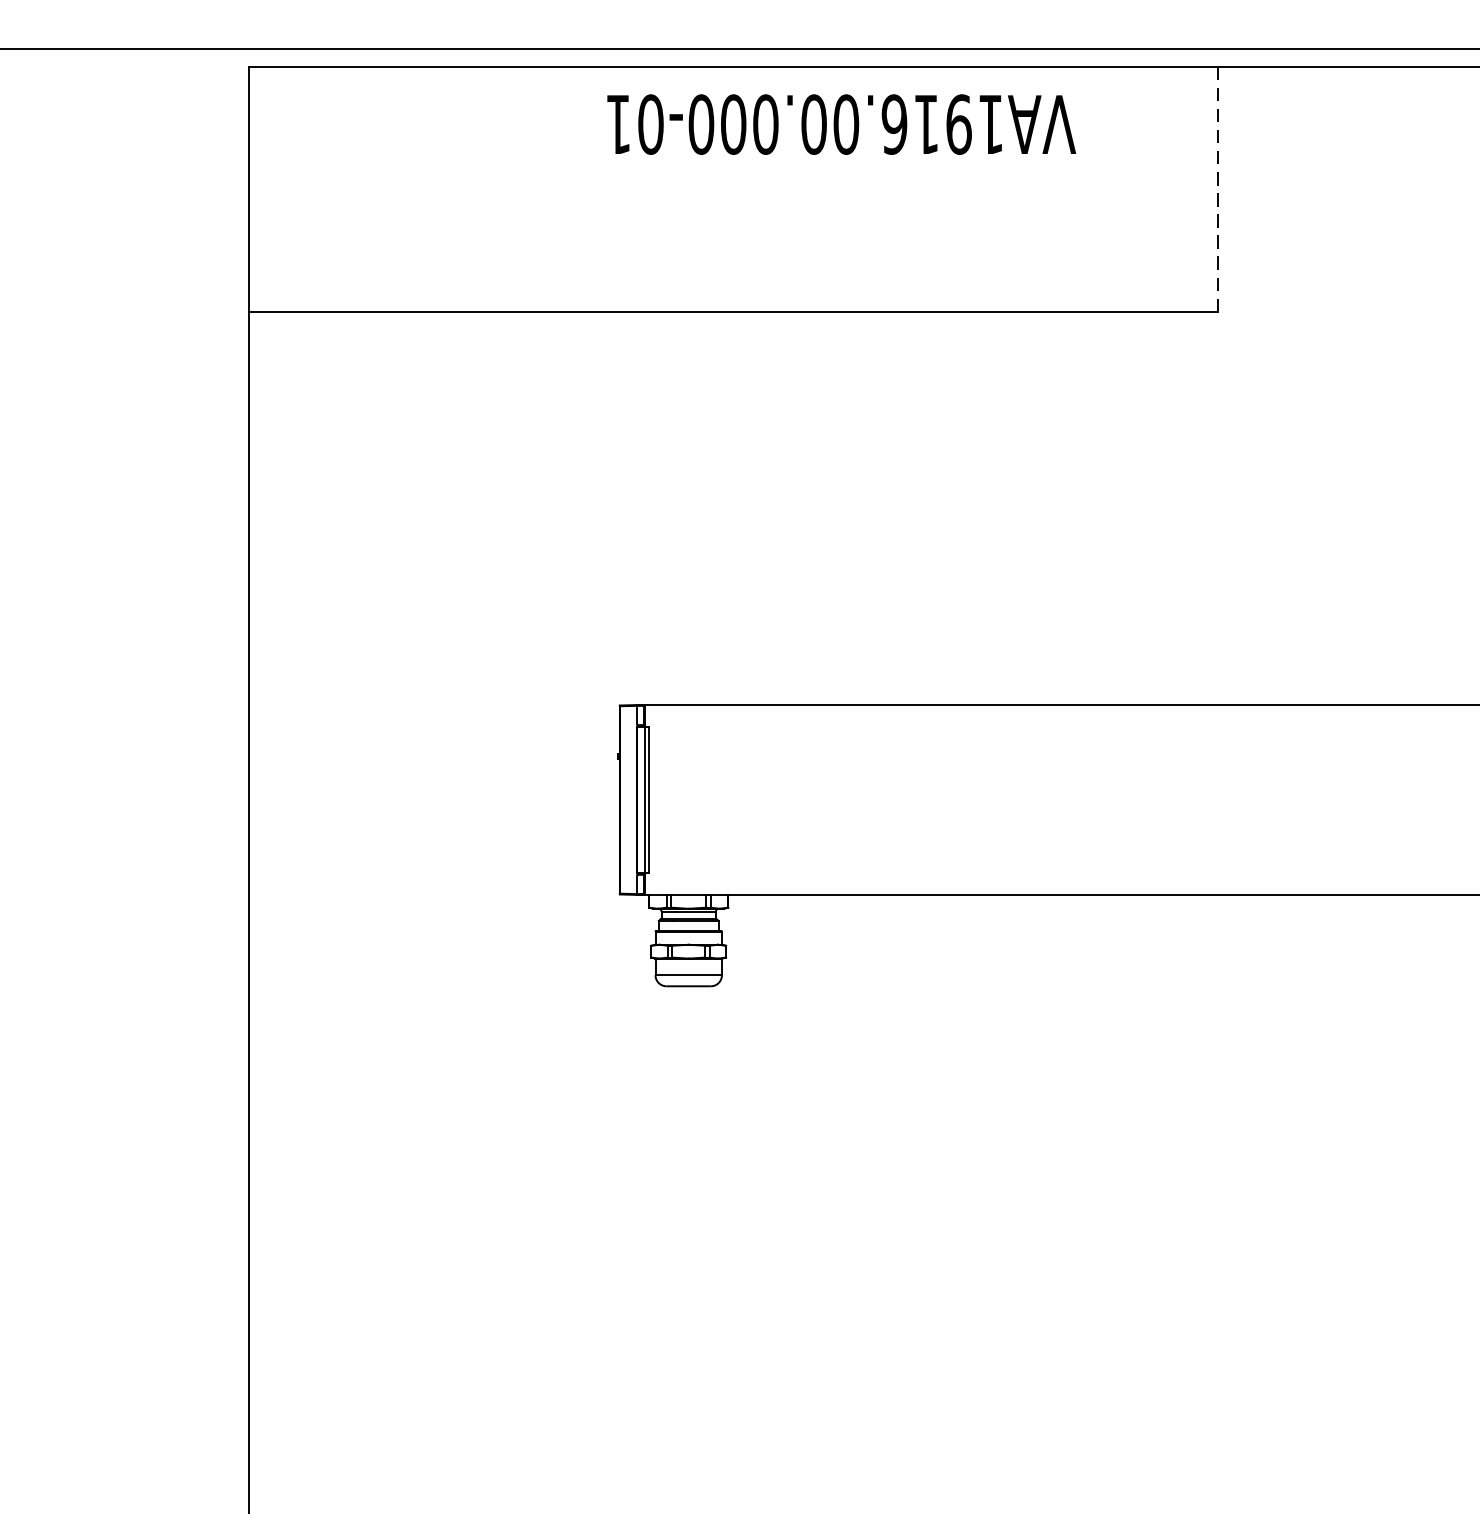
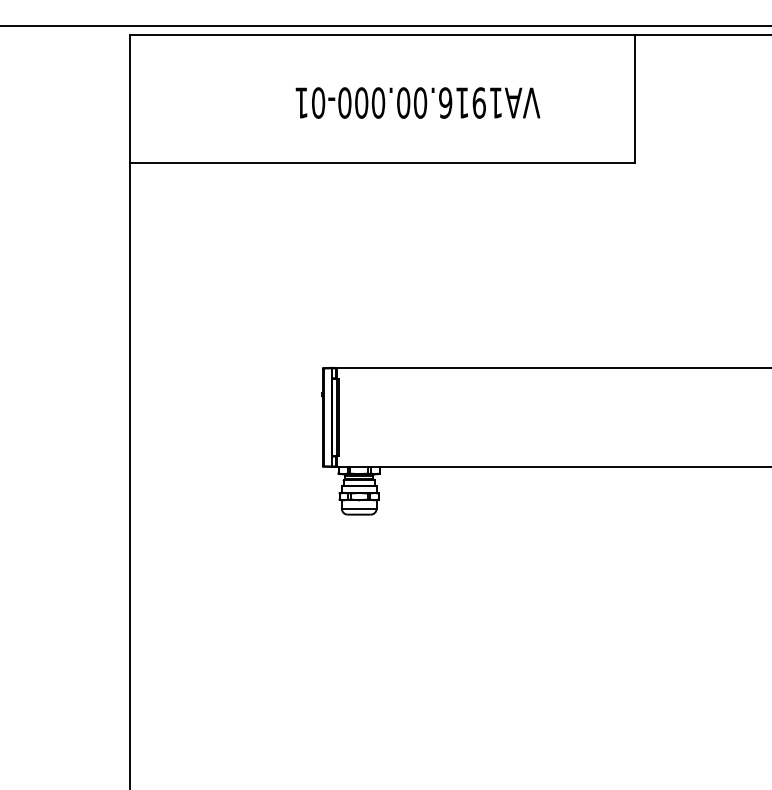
text: (840, 123) -> (417, 102), moved
line: (1218, 188) -> (635, 98), dashed -> solid

